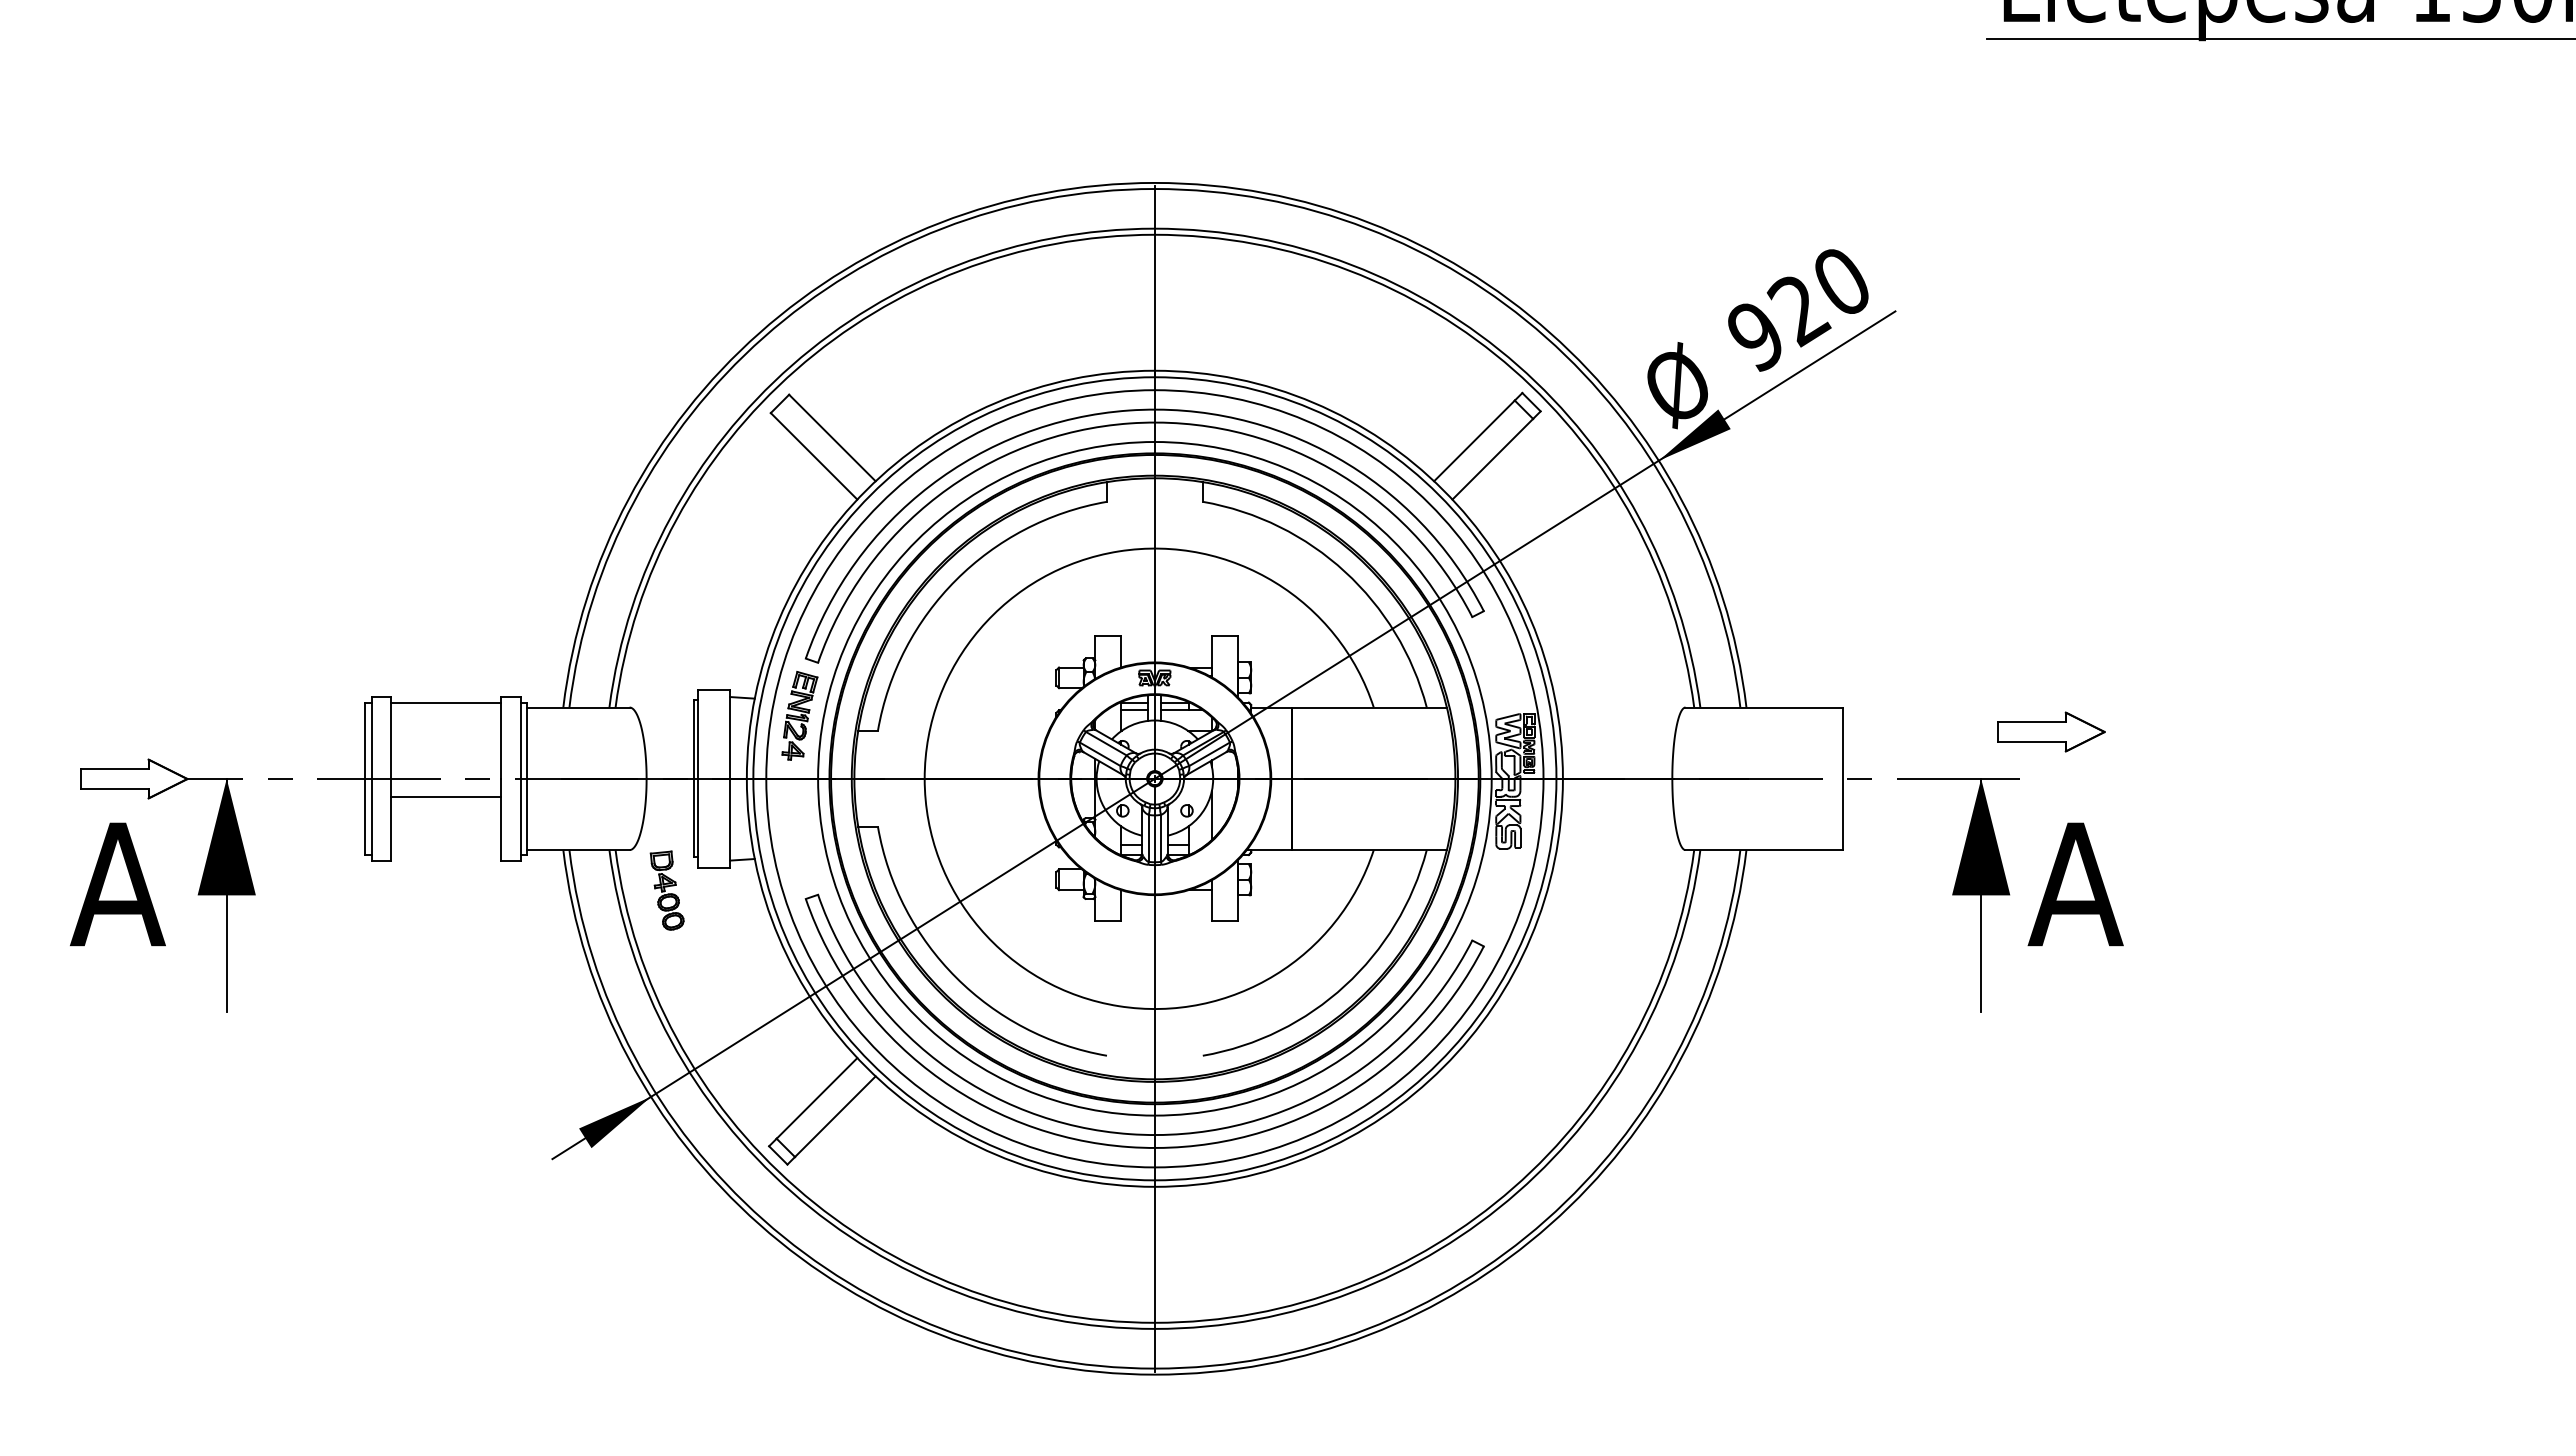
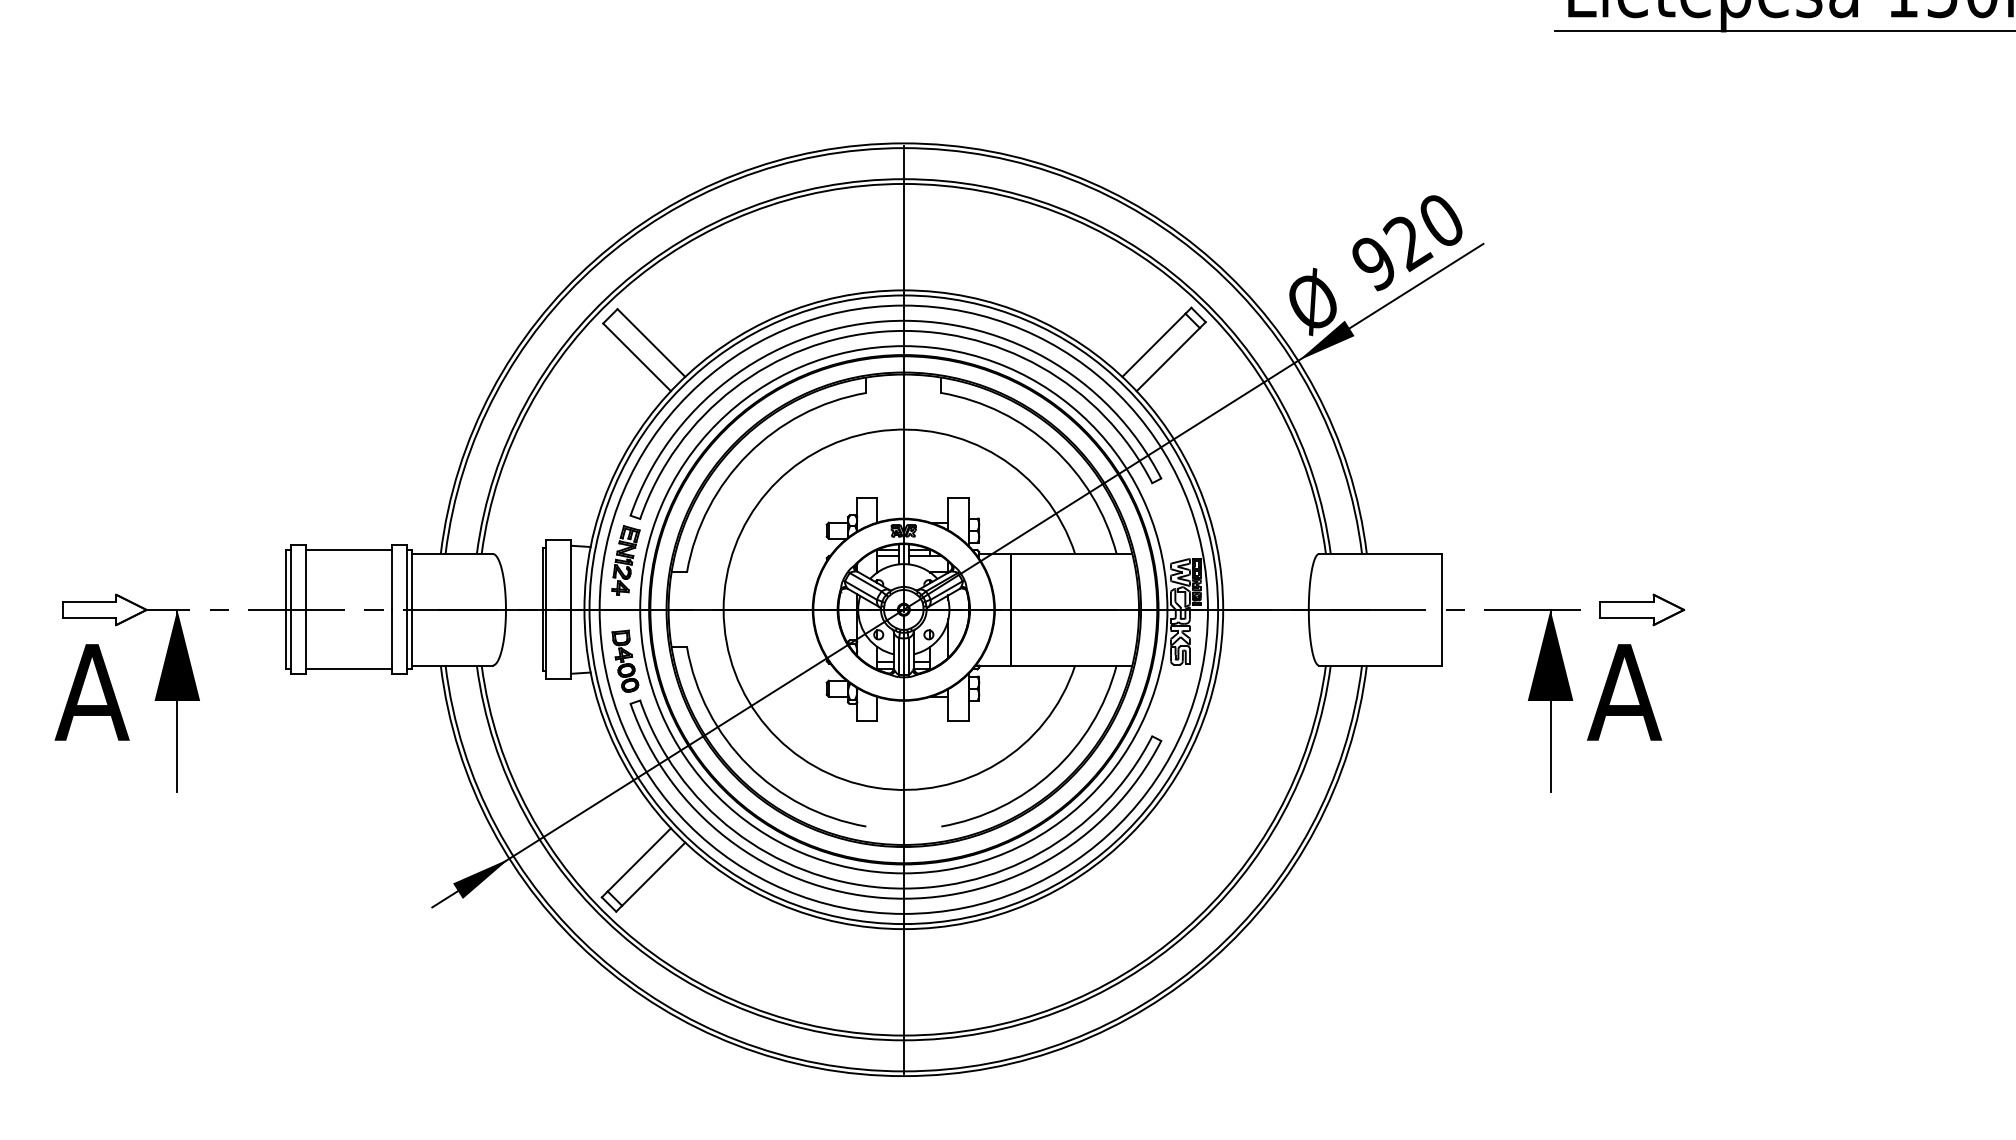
part: (2051, 731) -> (1642, 609), moved
line: (446, 796) -> (349, 669), moved
part: (666, 890) -> (624, 661), moved

